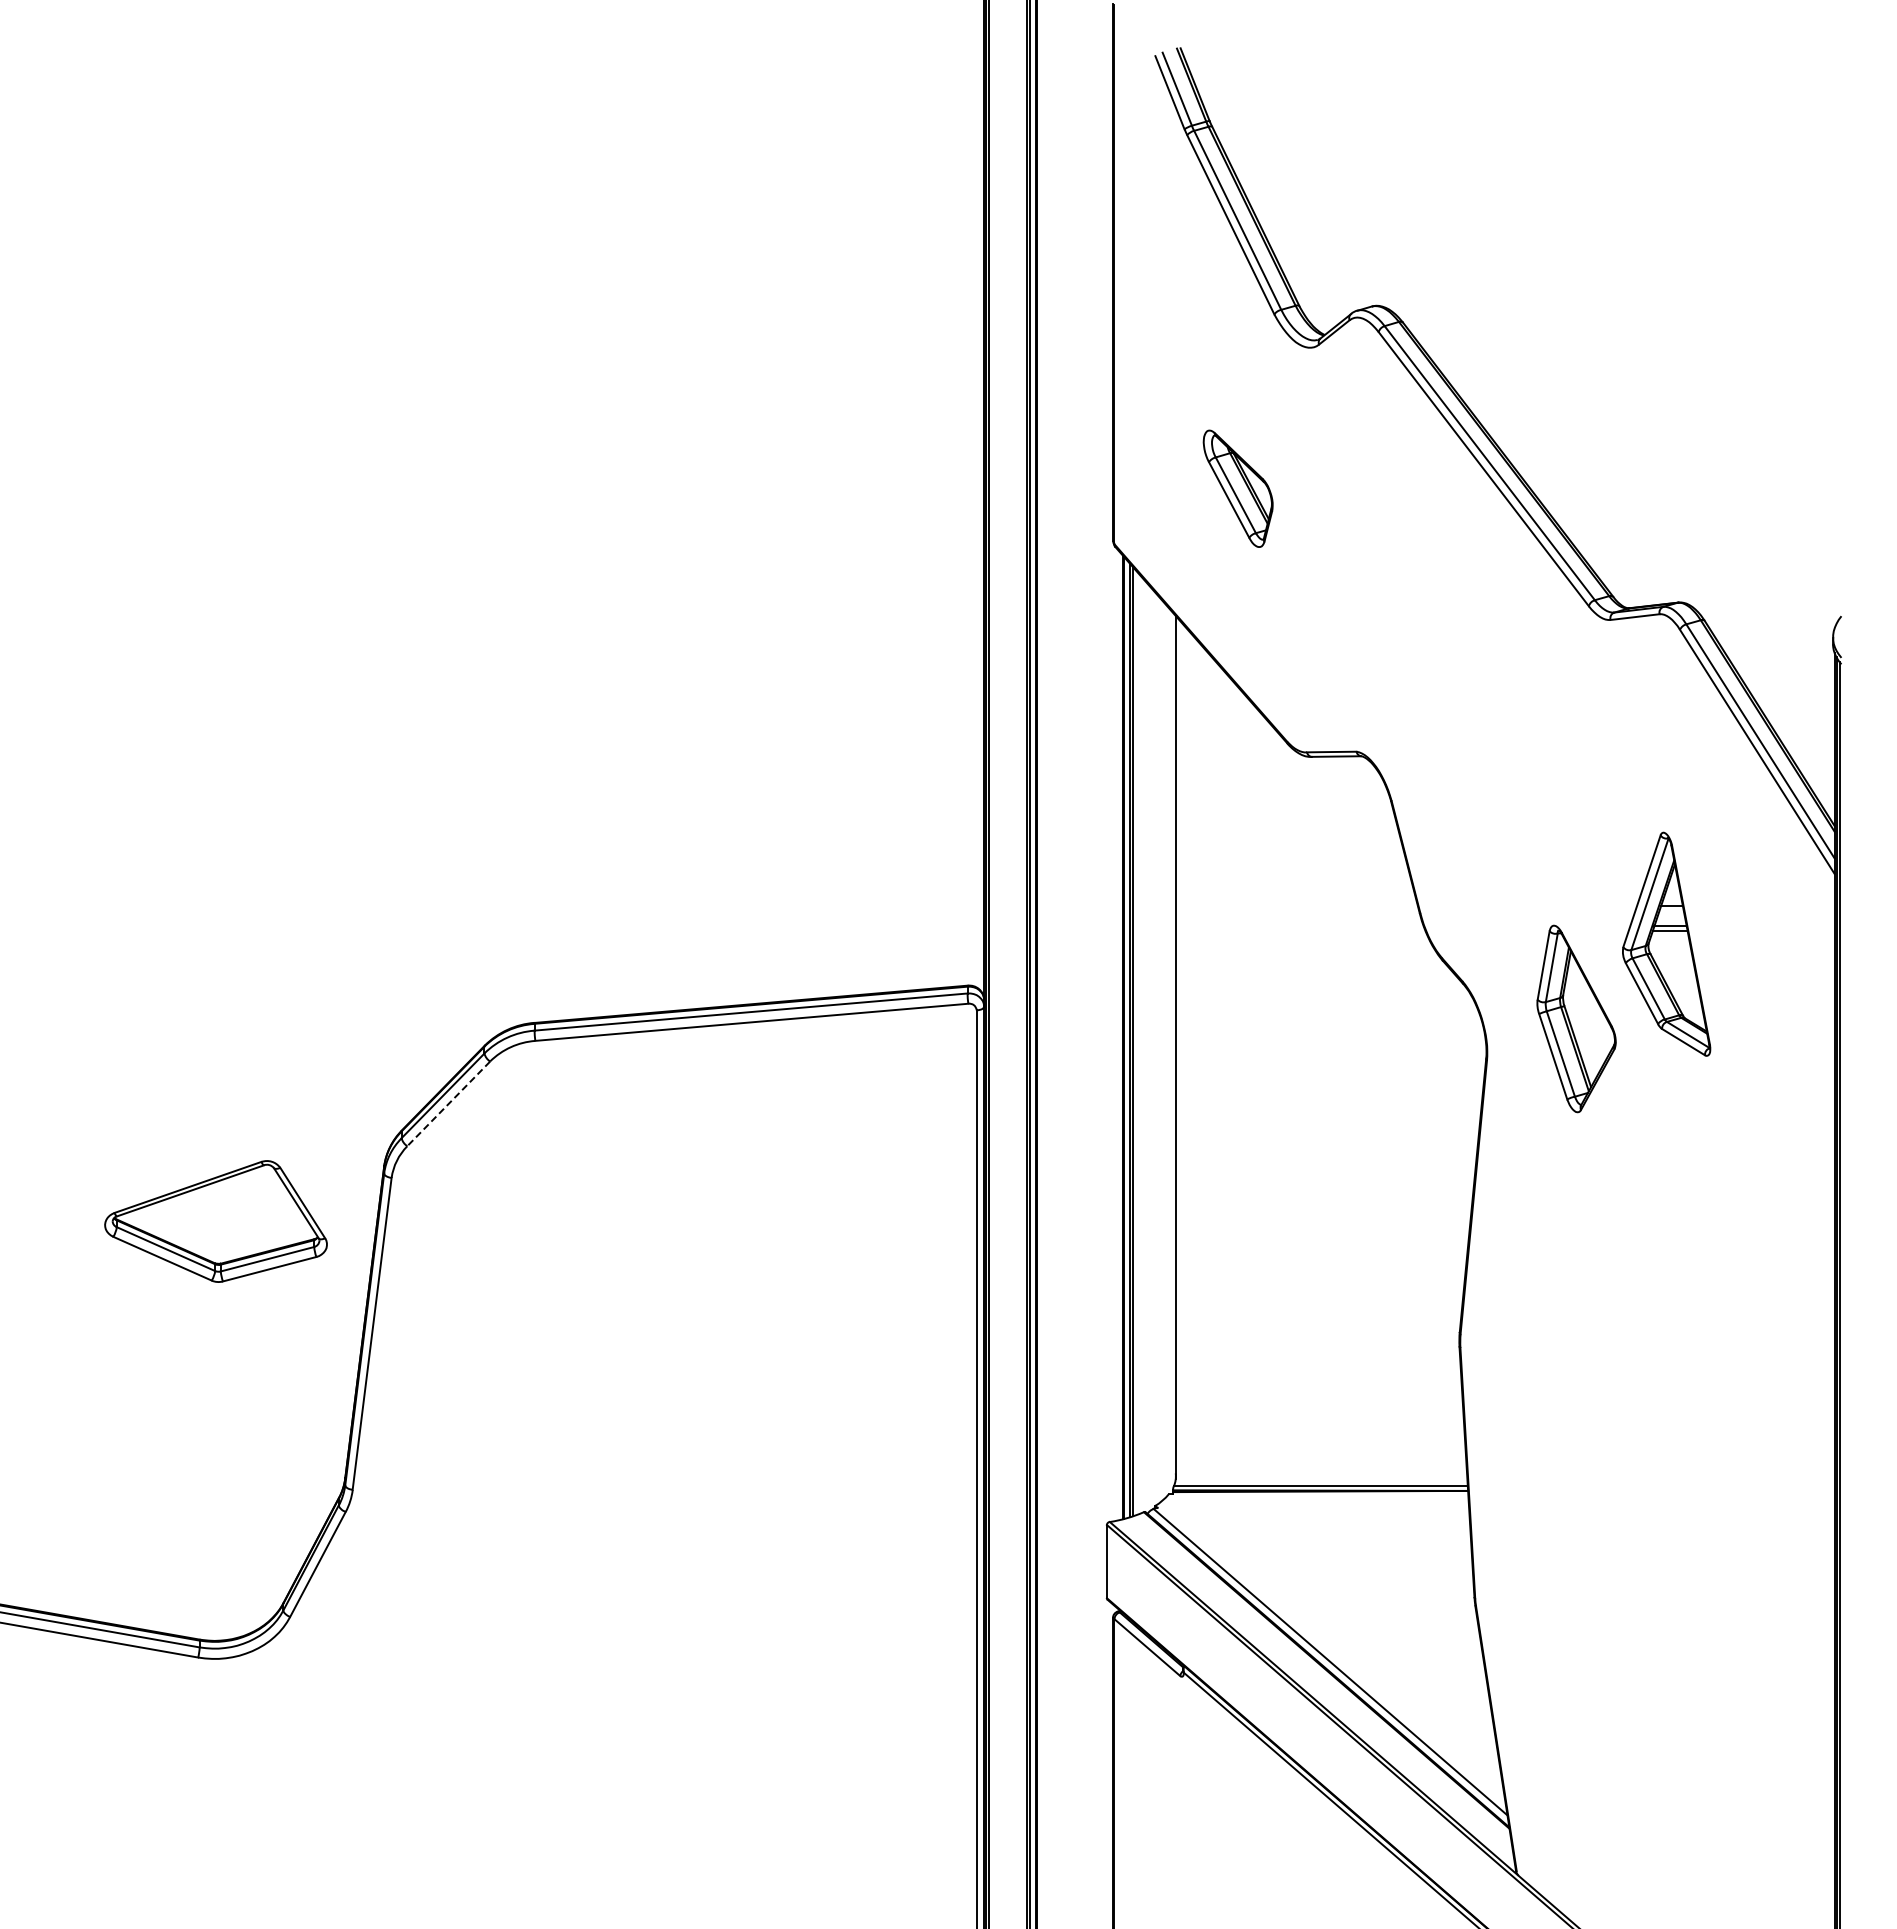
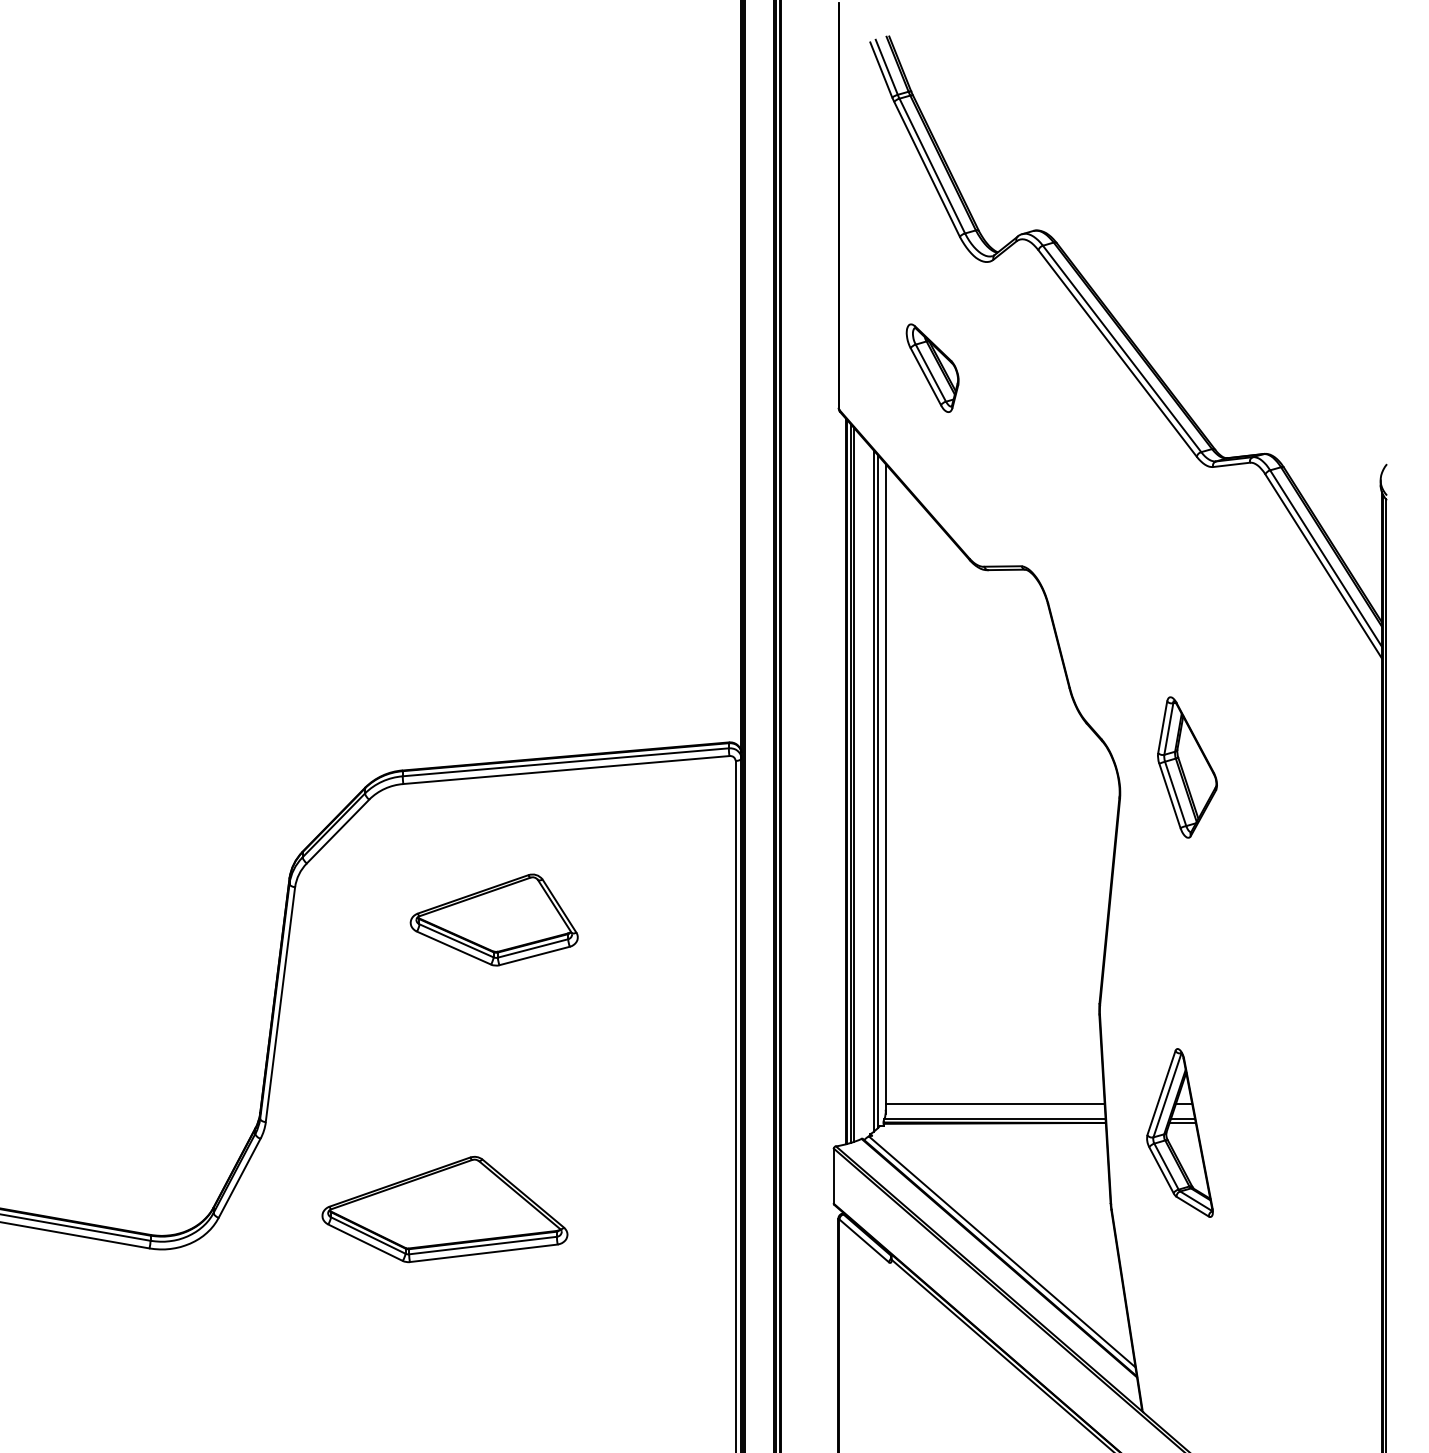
part: (1666, 943) -> (1179, 1132), moved
line: (1159, 1050) -> (873, 791), added
line: (1165, 1050) -> (877, 791), added
line: (448, 1104) -> (337, 831), dashed -> solid
part: (215, 1221) -> (493, 920), moved
line: (1320, 1466) -> (994, 1104), added
part: (590, 1605) -> (444, 1209), added

